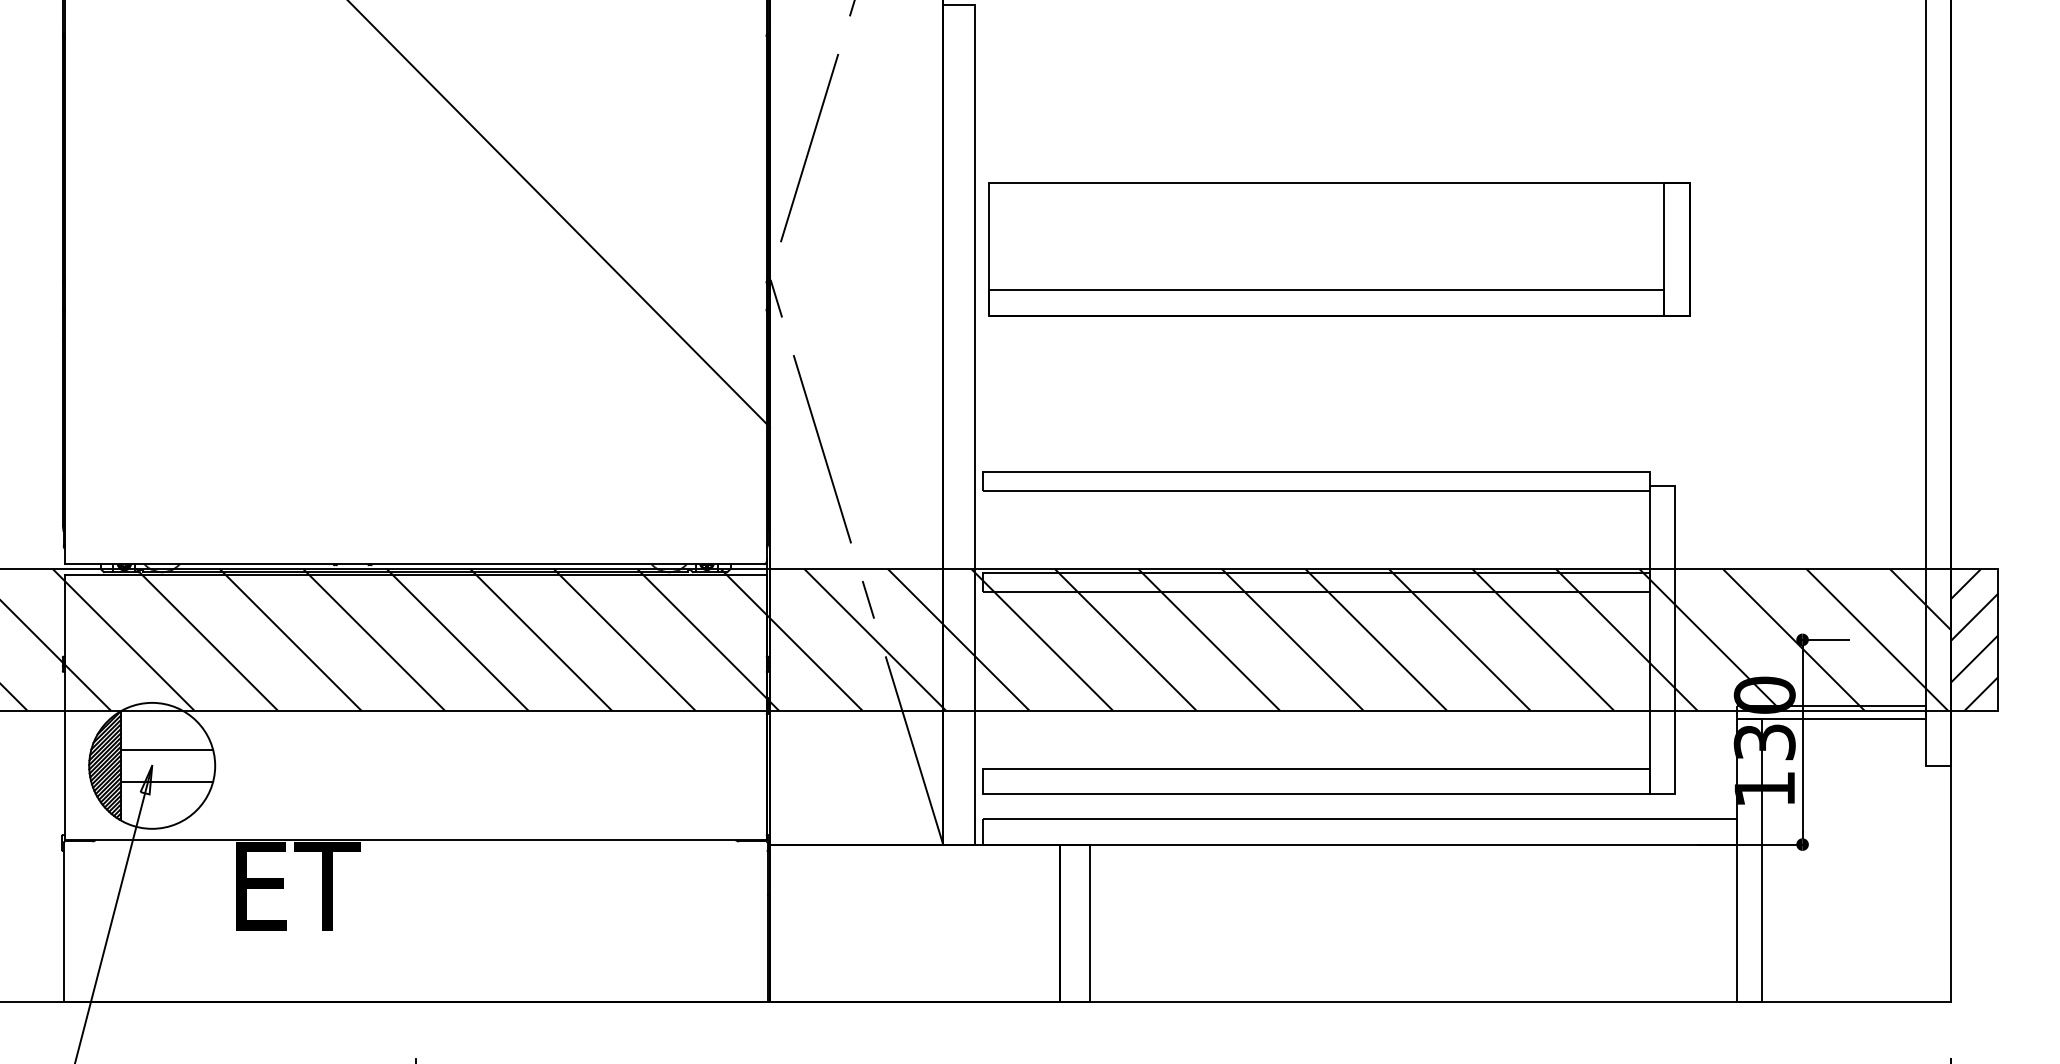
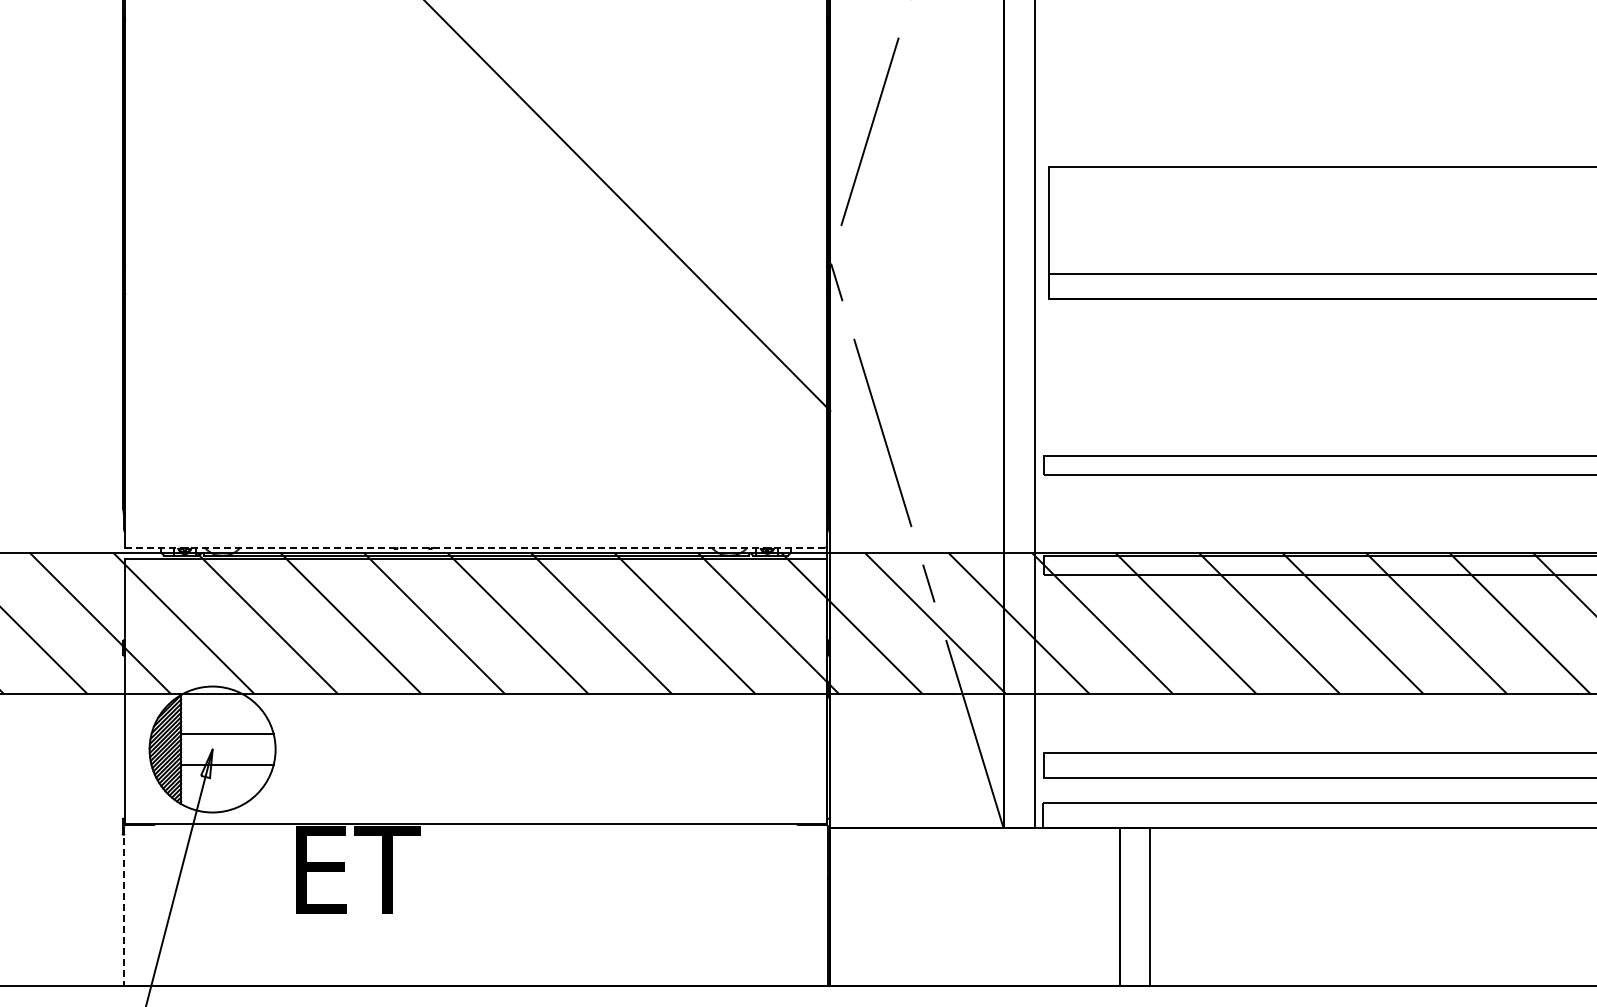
line: (416, 564) -> (476, 548), solid -> dashed
line: (63, 922) -> (123, 906), solid -> dashed

